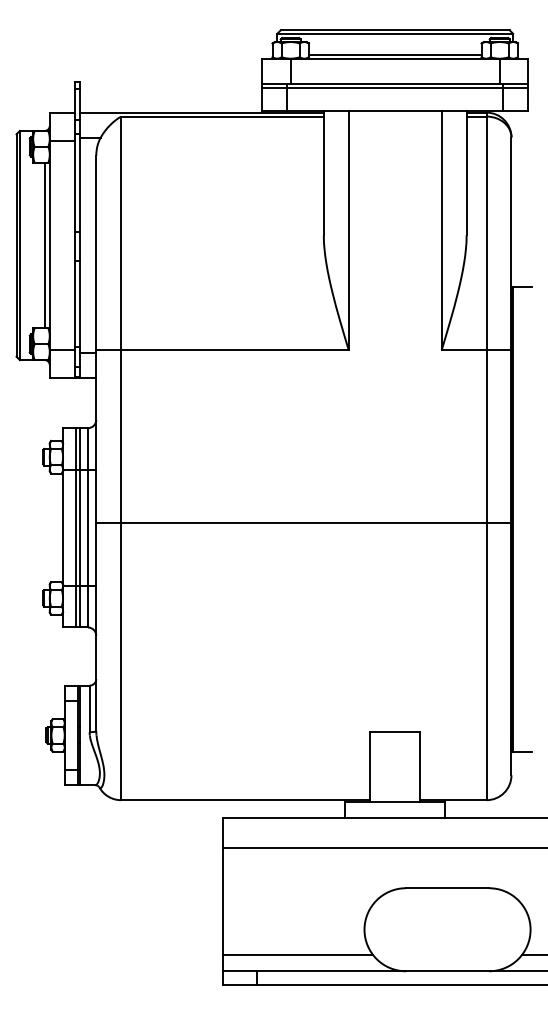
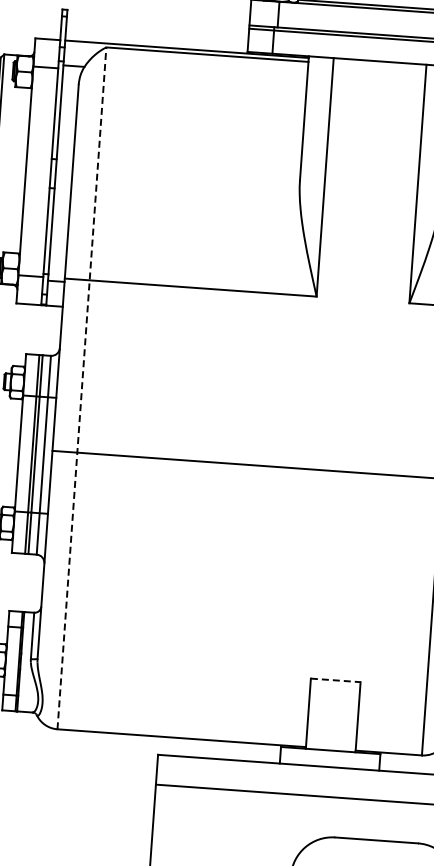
line: (44, 245) -> (20, 170), removed
line: (121, 458) -> (82, 388), solid -> dashed
line: (395, 731) -> (336, 680), solid -> dashed

